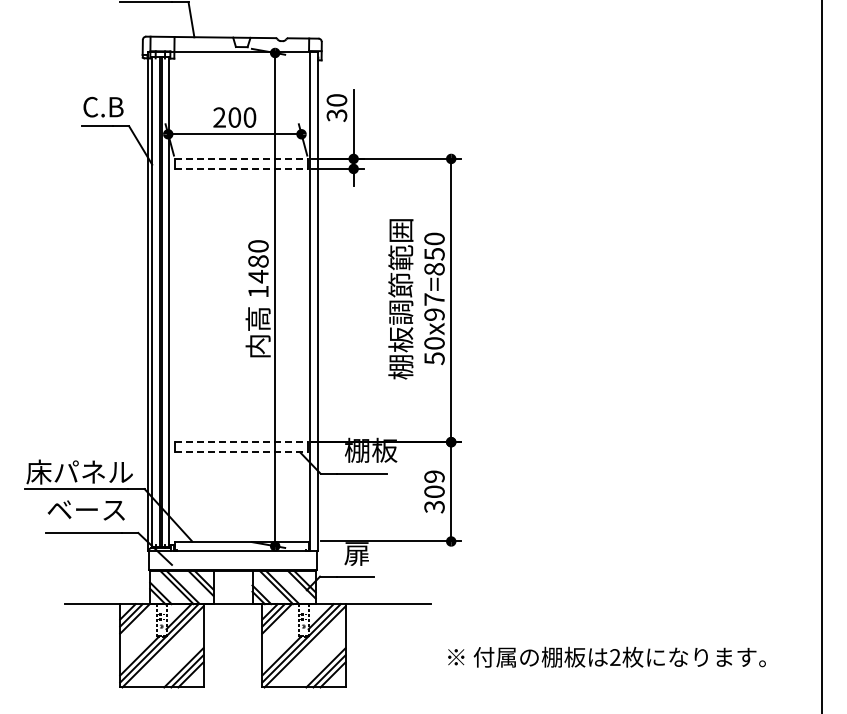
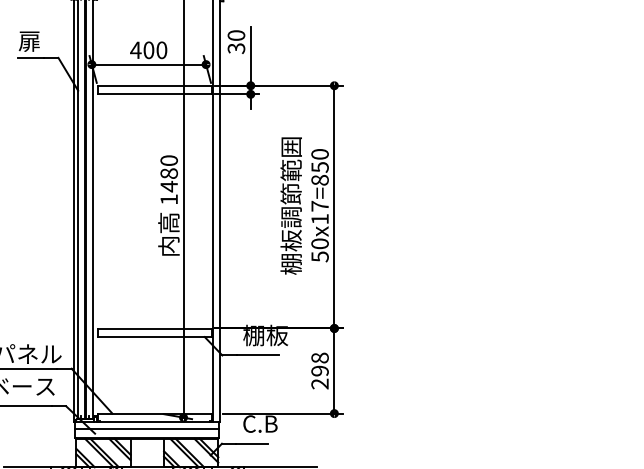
text: (103, 107) -> (36, 41), C.B -> 扉
text: (219, 117) -> (135, 50), 200 -> 400
line: (241, 158) -> (154, 85), dashed -> solid
line: (241, 168) -> (154, 93), dashed -> solid
text: (434, 314) -> (320, 219), 50x97=850 -> 50x17=850
line: (241, 442) -> (154, 328), dashed -> solid
line: (241, 452) -> (154, 337), dashed -> solid
text: (434, 491) -> (320, 370), 309 -> 298
text: (364, 553) -> (260, 423), 扉 -> C.B
line: (232, 559) -> (146, 429), added

